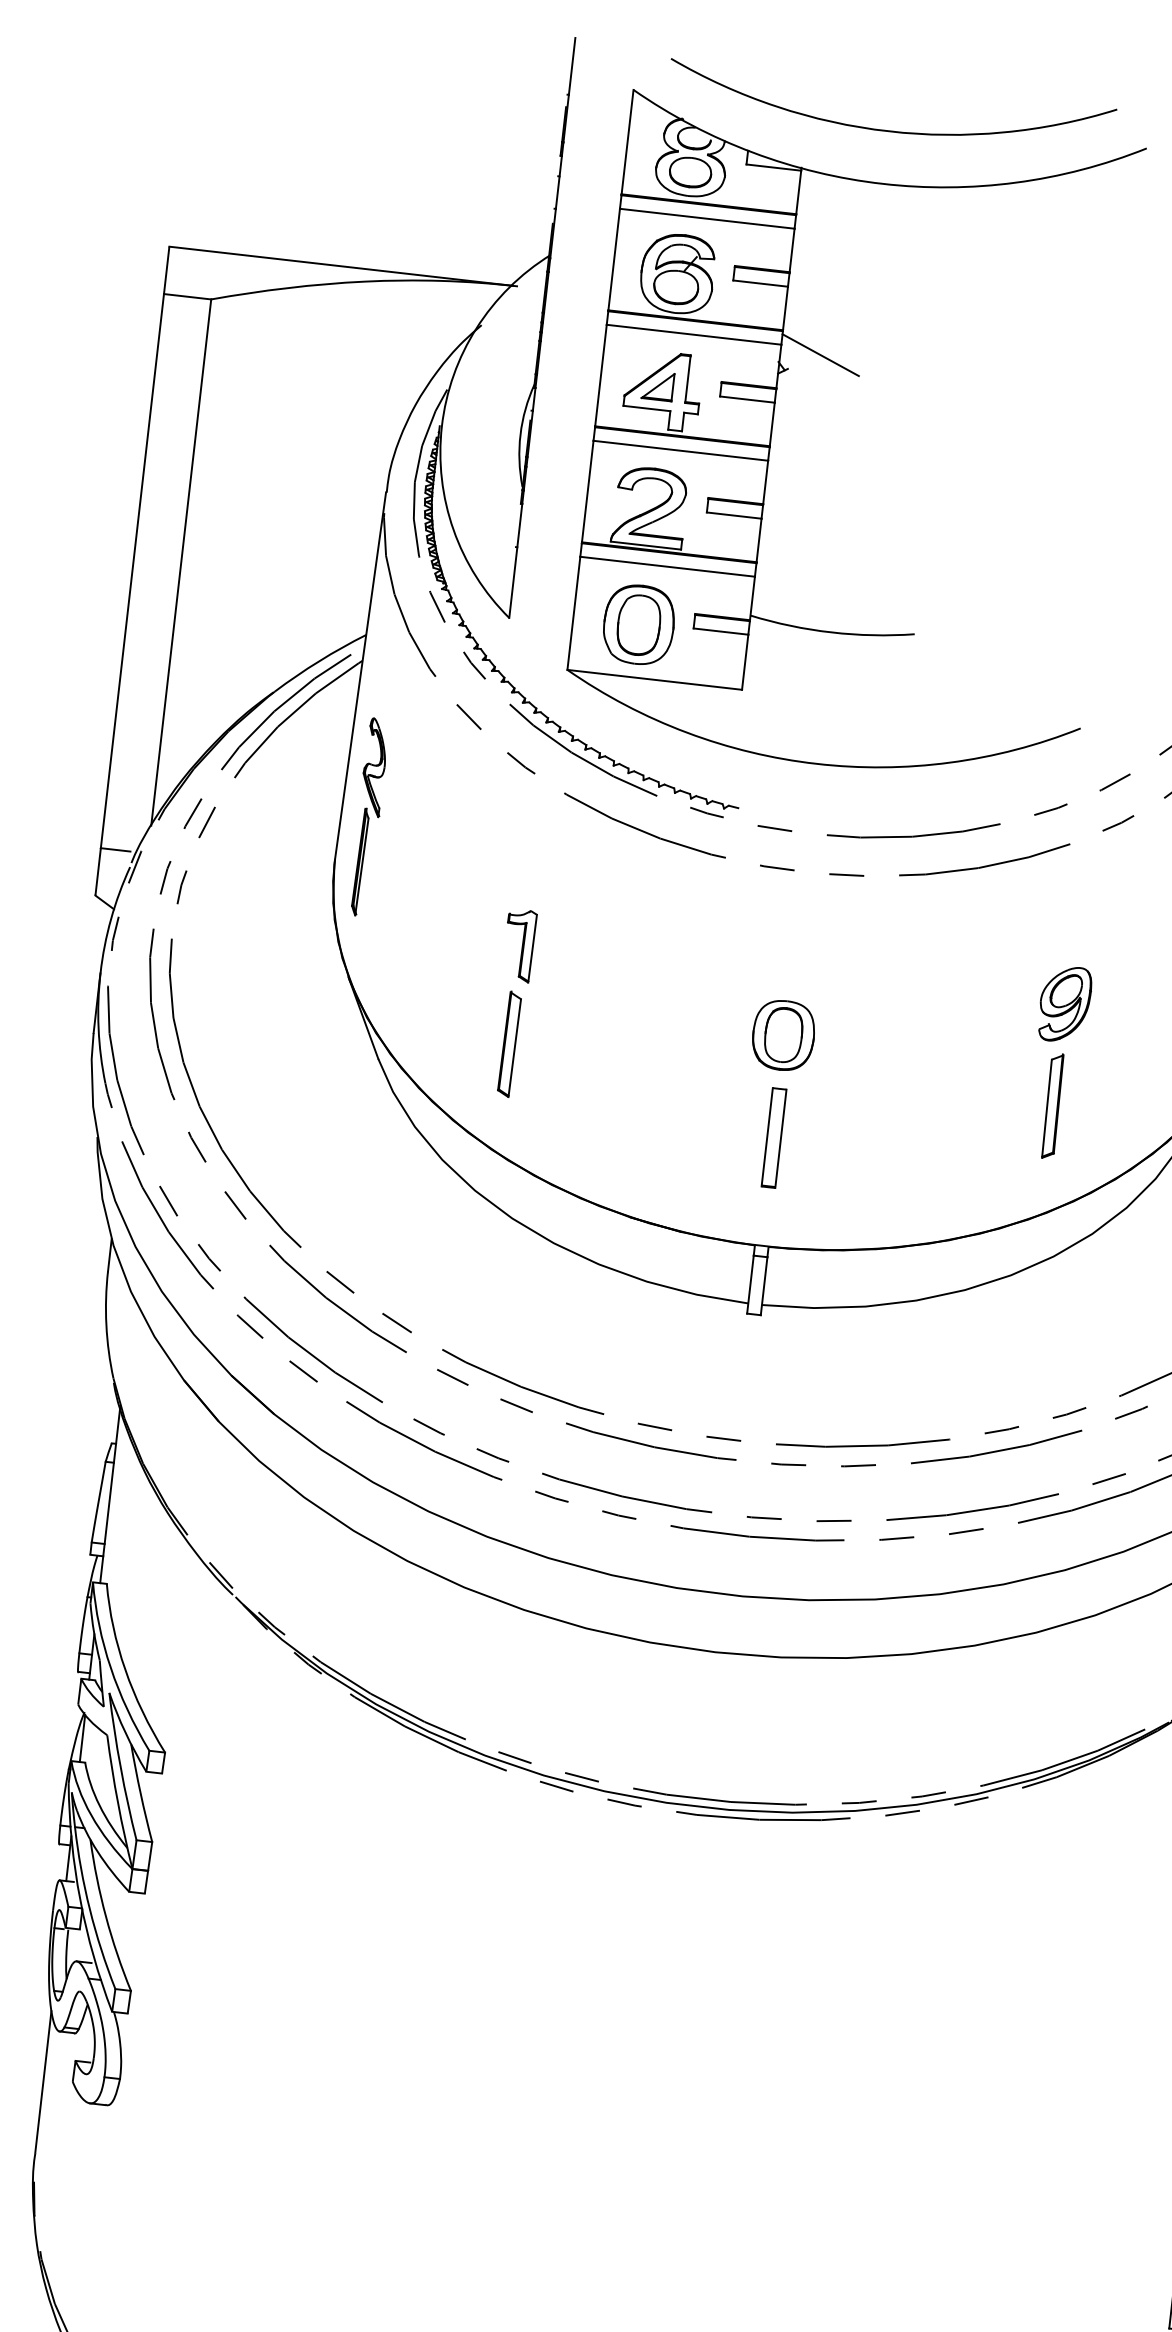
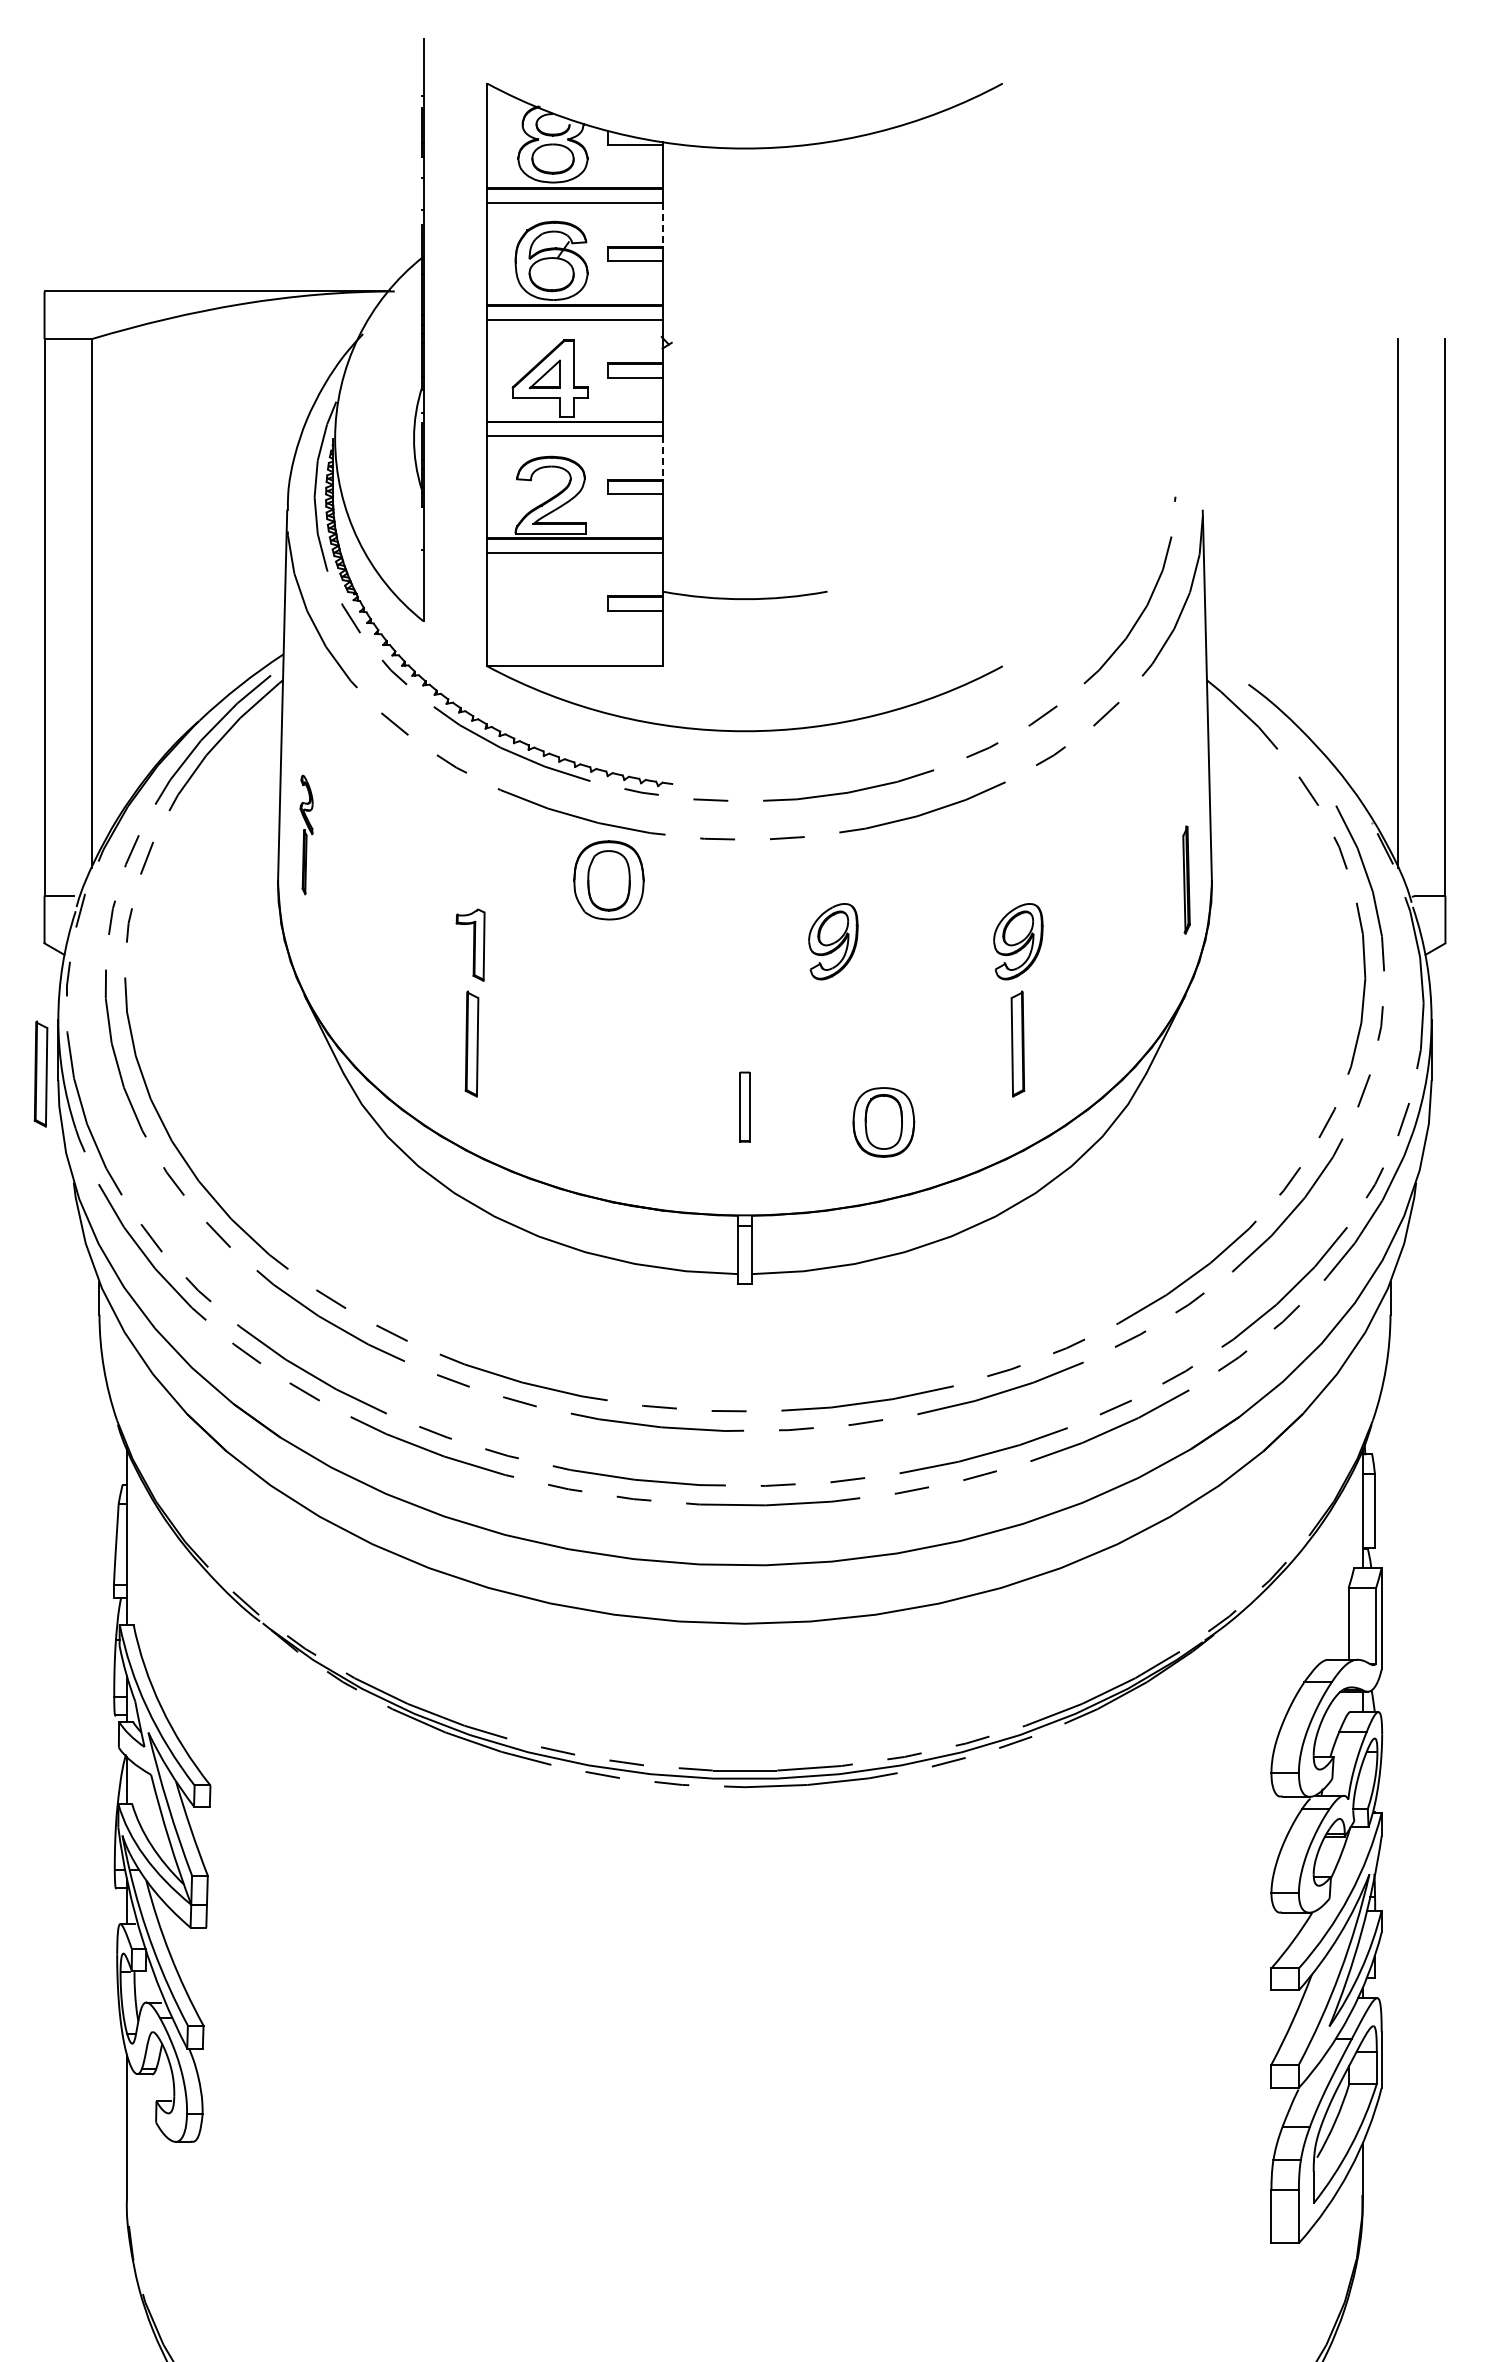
arc: (888, 130) -> (744, 94), removed
line: (792, 250) -> (662, 224), solid -> dashed
line: (820, 355) -> (702, 325), removed
line: (765, 482) -> (662, 457), solid -> dashed
part: (638, 624) -> (608, 880), moved
part: (368, 816) -> (306, 834), size x0.6
part: (880, 983) -> (833, 941), added
part: (76, 1024) -> (40, 1073), added
part: (783, 1035) -> (883, 1122), moved
part: (773, 1137) -> (744, 1106), size x0.7

